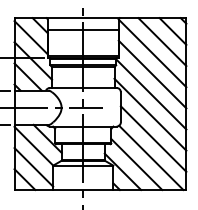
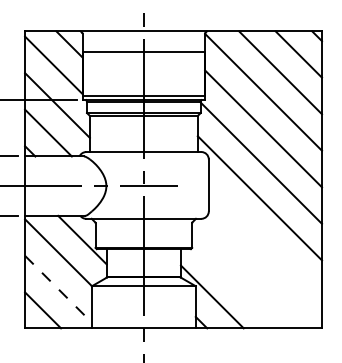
line: (153, 138) -> (265, 239), removed
line: (151, 157) -> (261, 272), removed
line: (136, 163) -> (235, 282), removed
line: (34, 167) -> (59, 289), solid -> dashed

